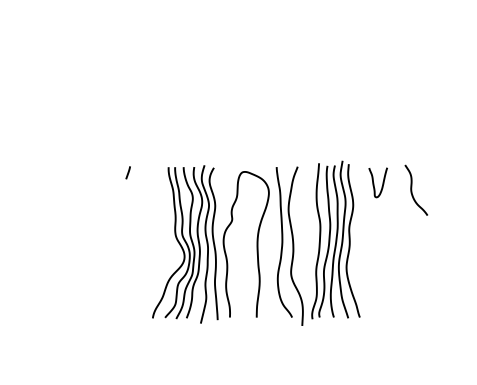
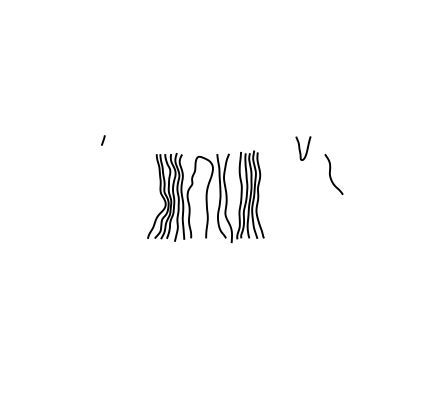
curve: (413, 192) -> (331, 176), moved
part: (255, 242) -> (205, 196), size x0.7

